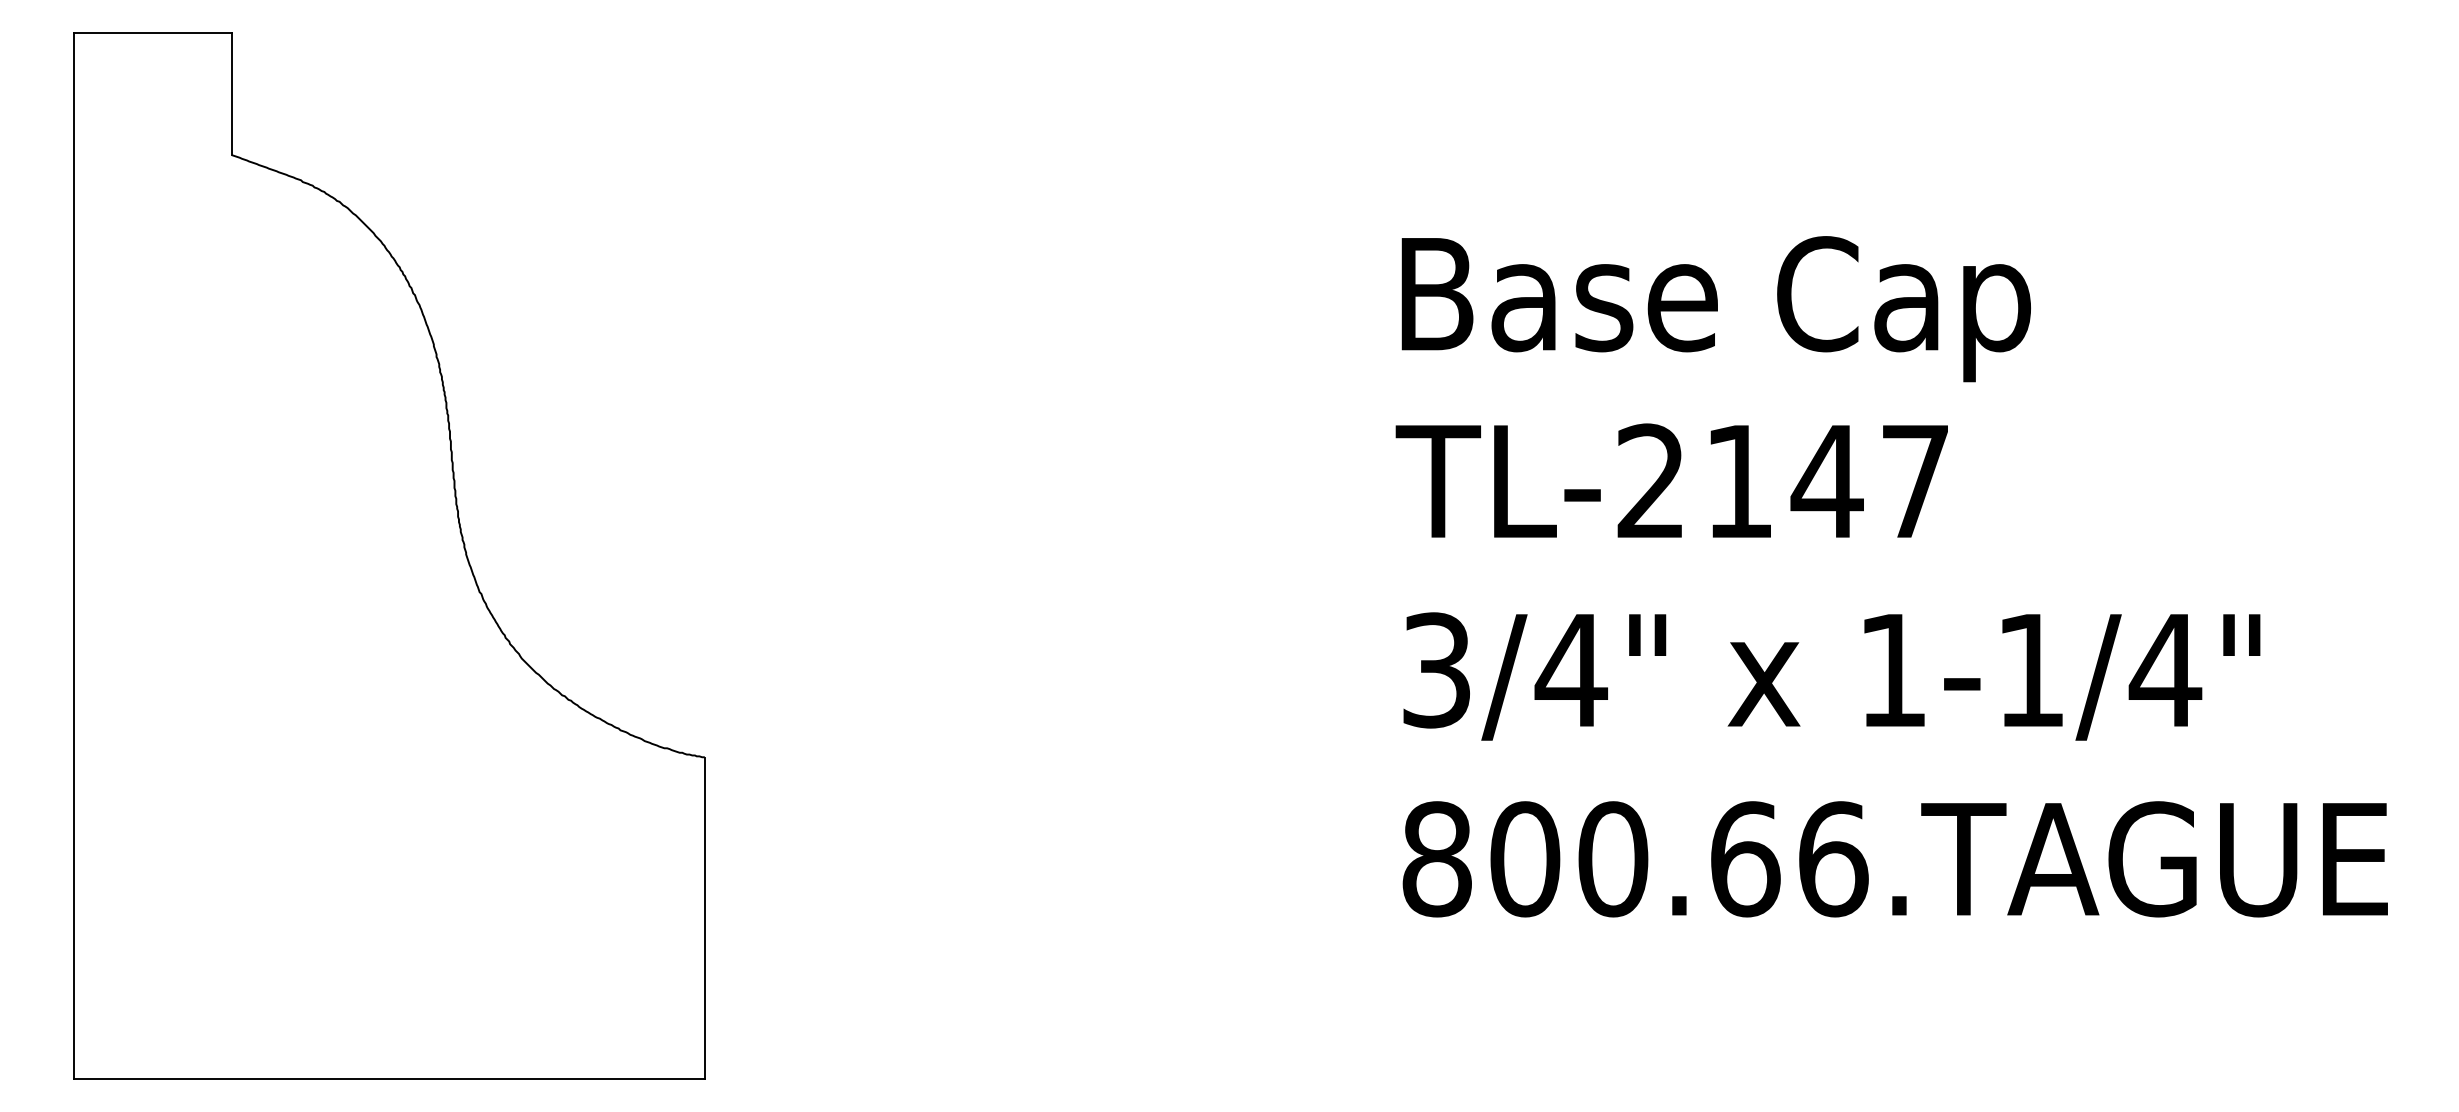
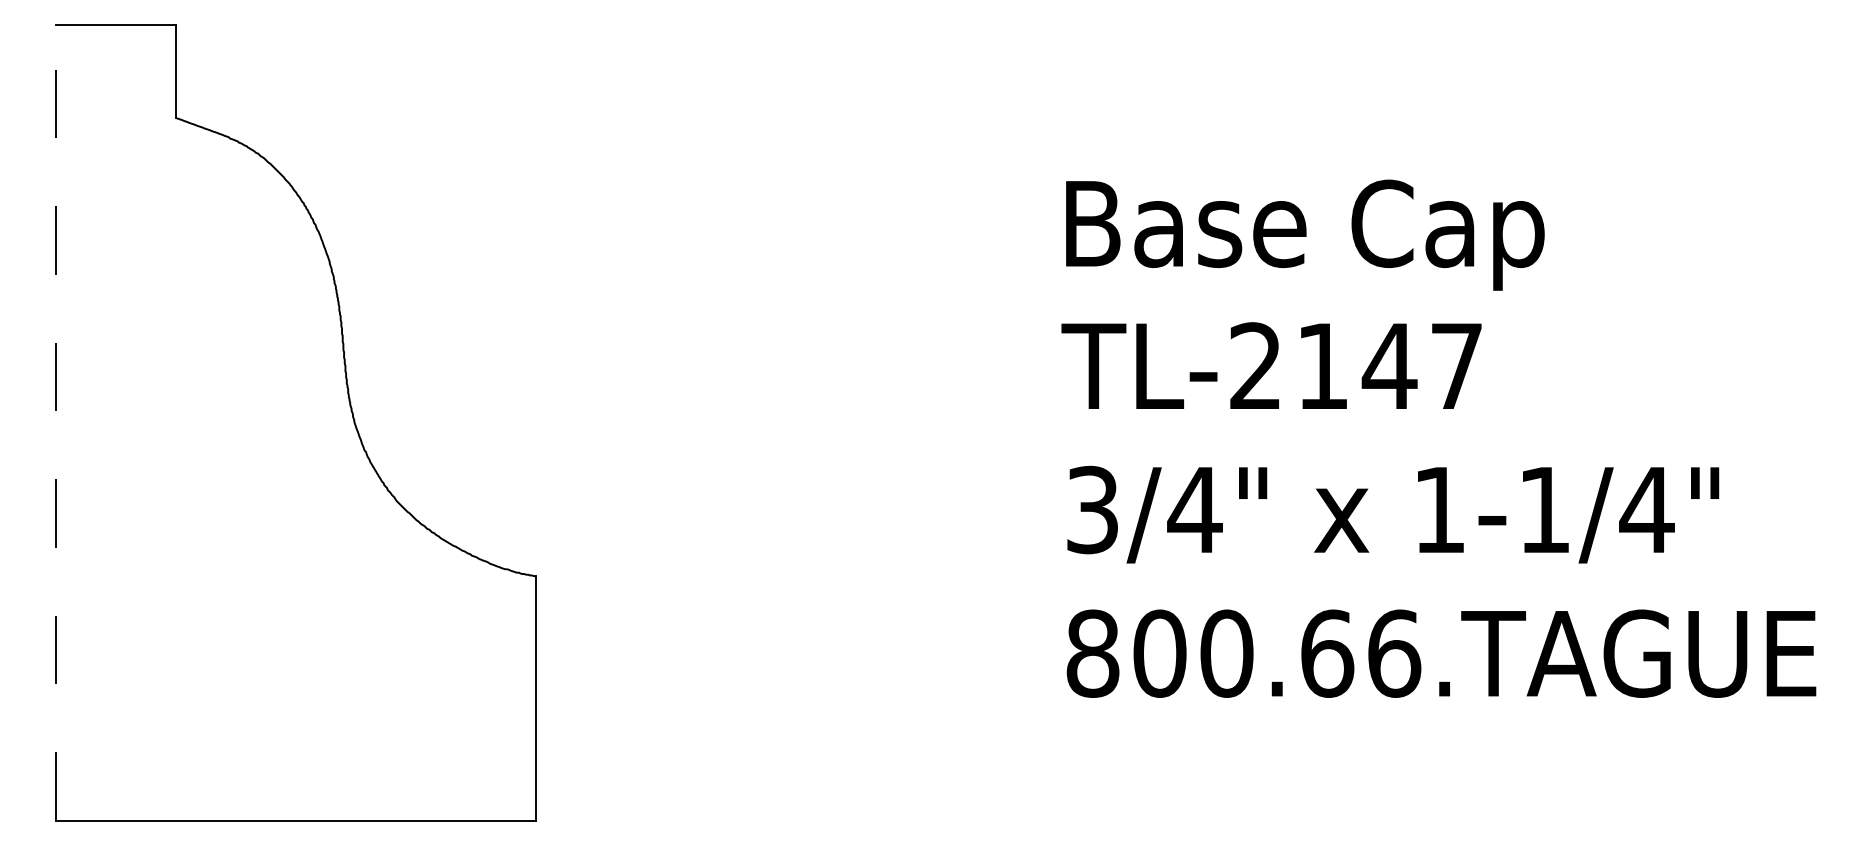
line: (73, 555) -> (55, 422), solid -> dashed

